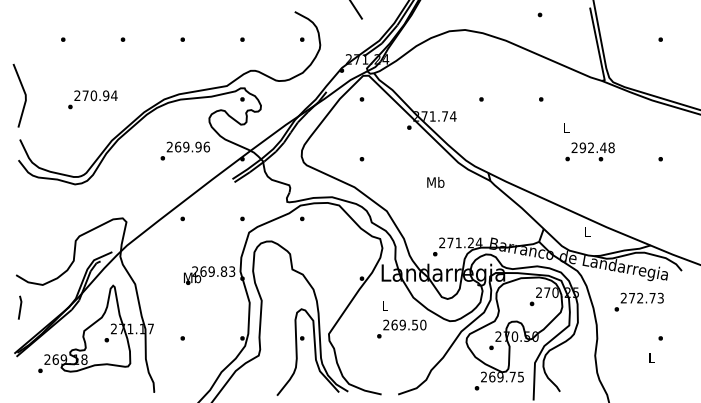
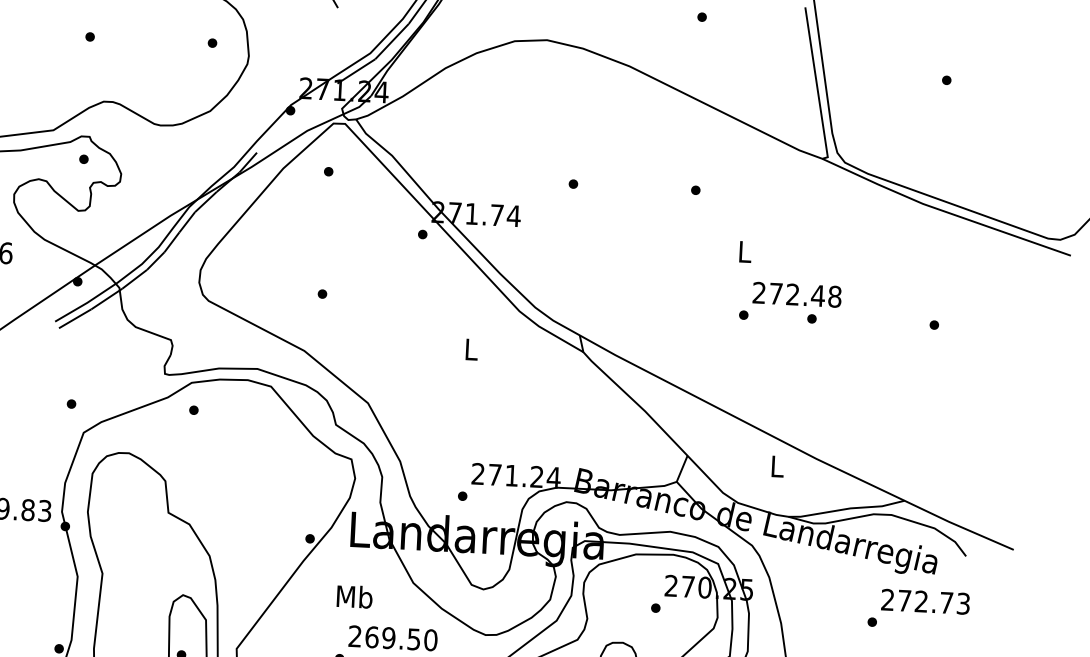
text: (582, 147) -> (775, 293), 292.48 -> 272.48
text: (435, 182) -> (470, 349), Mb -> L
text: (638, 301) -> (917, 608), moved
text: (384, 305) -> (353, 596), L -> Mb

